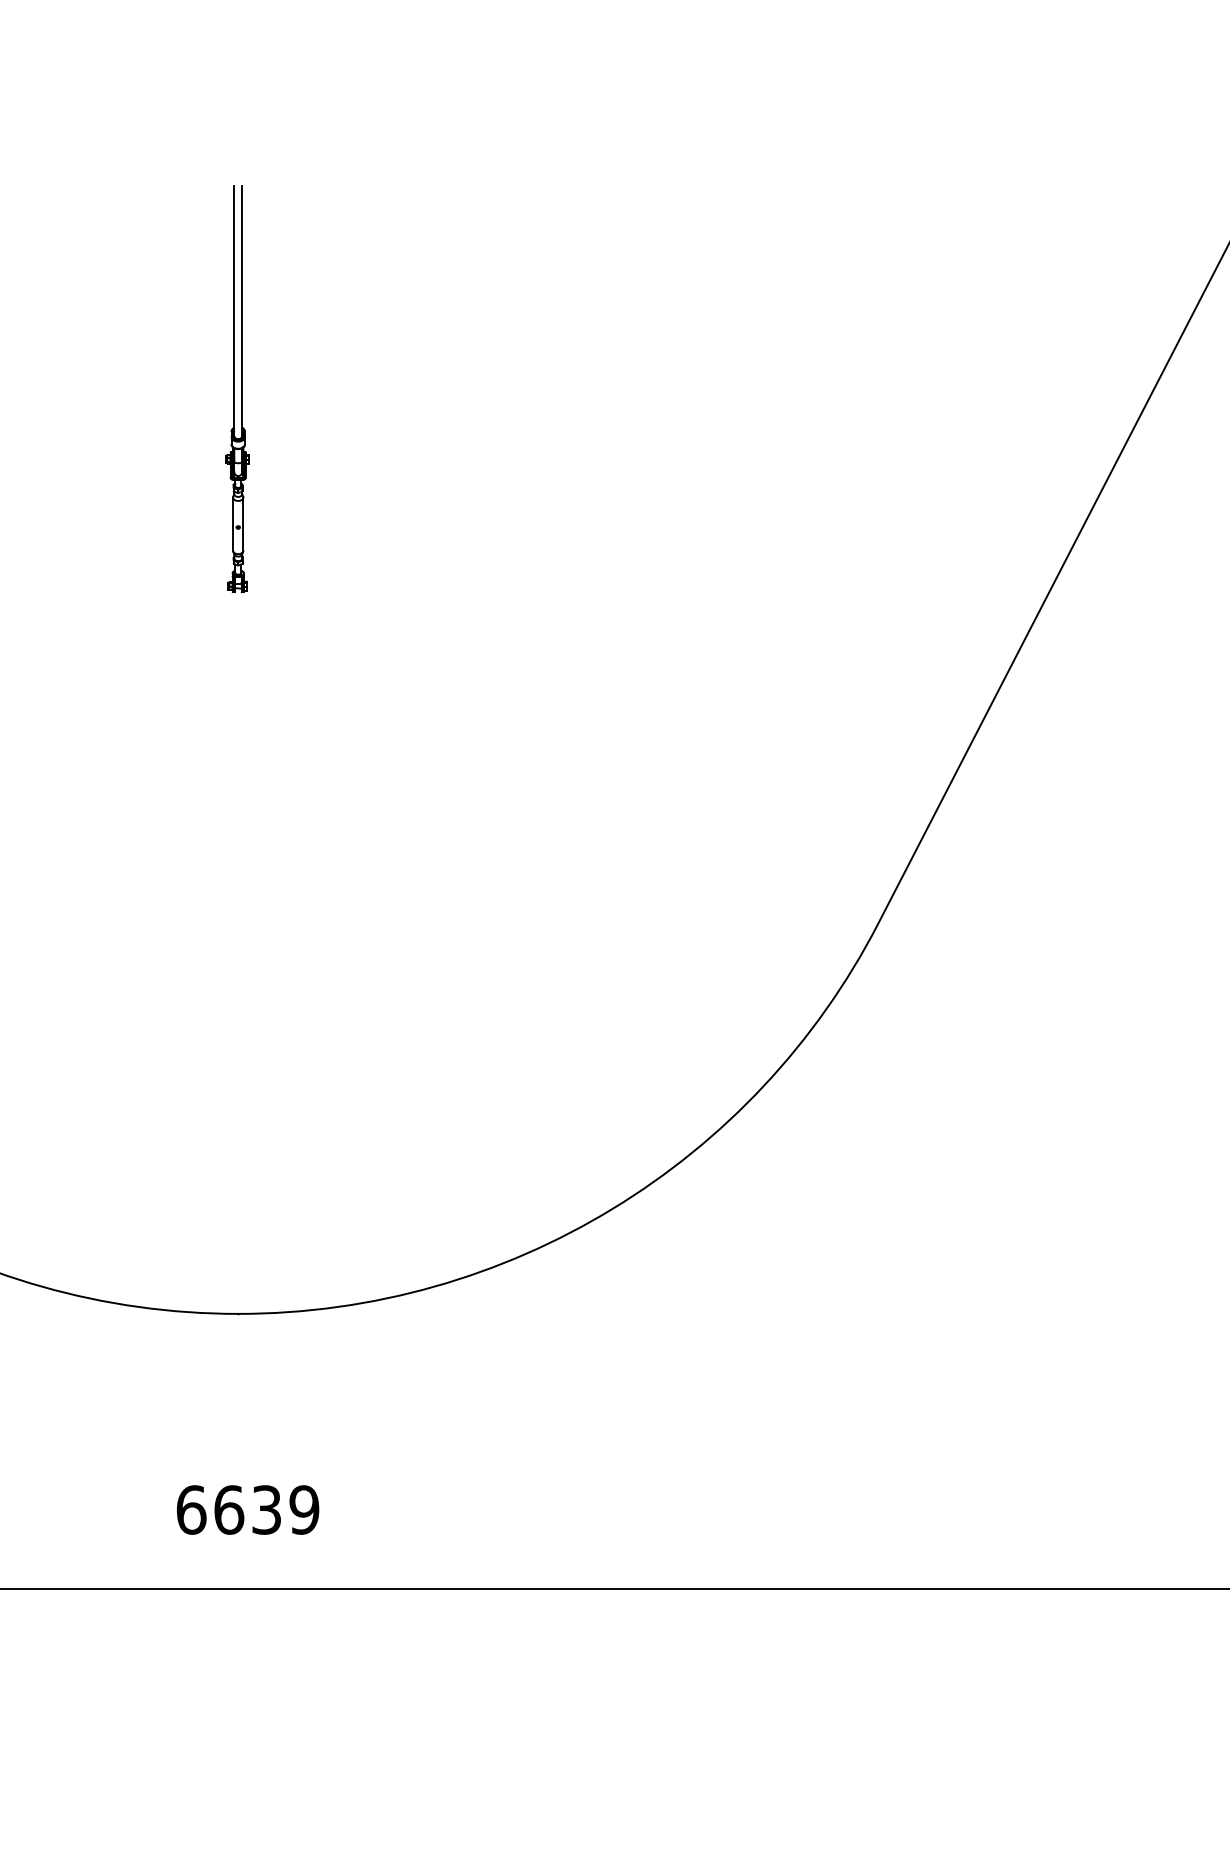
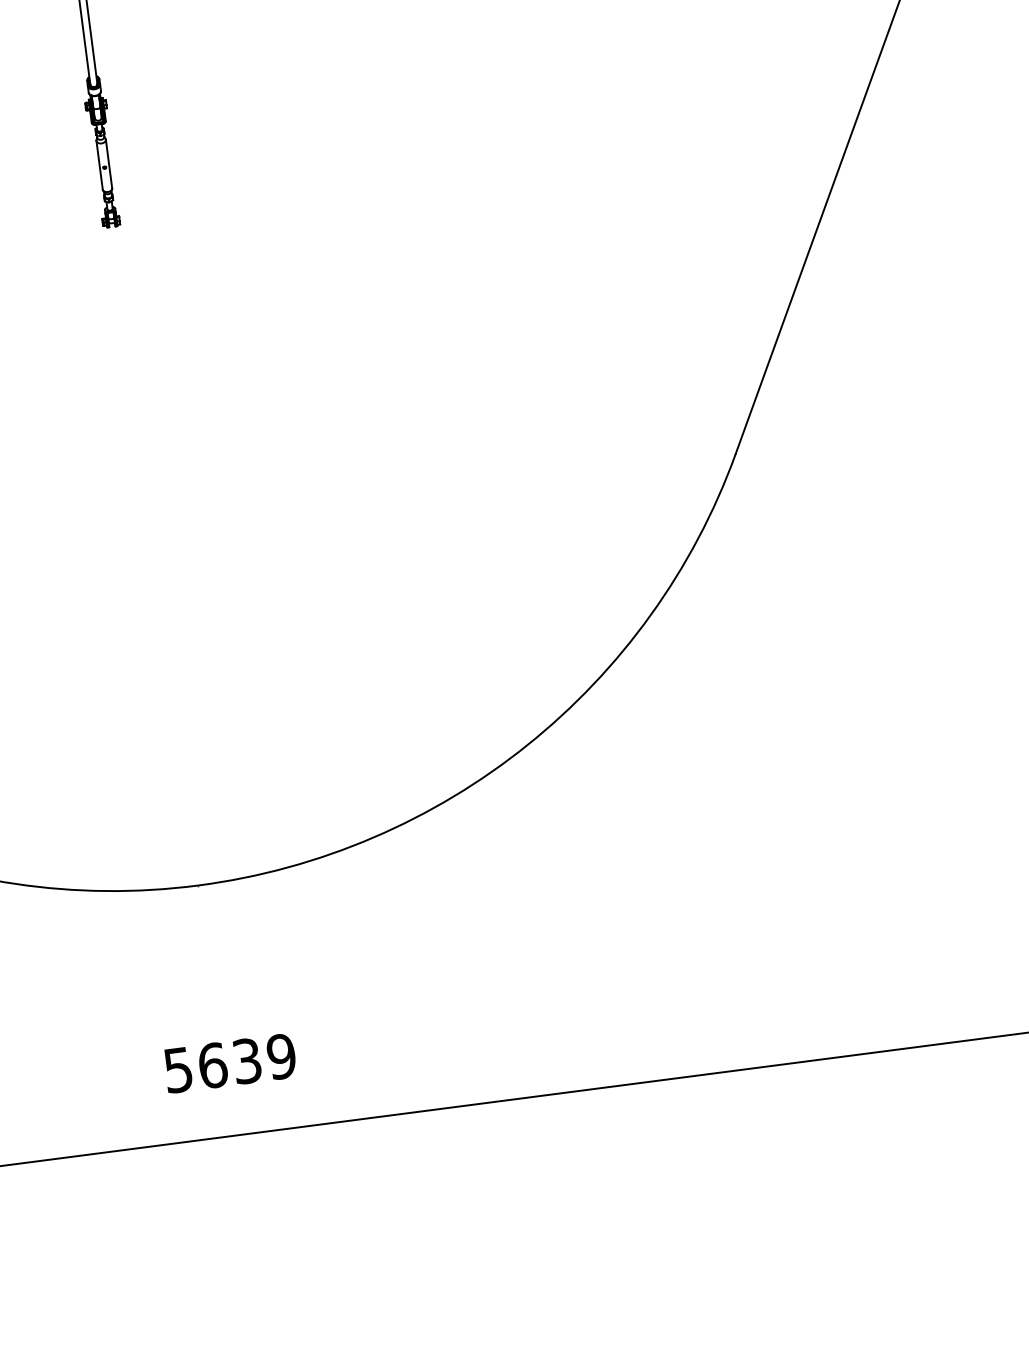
text: (191, 1509) -> (178, 1069), 6639 -> 5639

